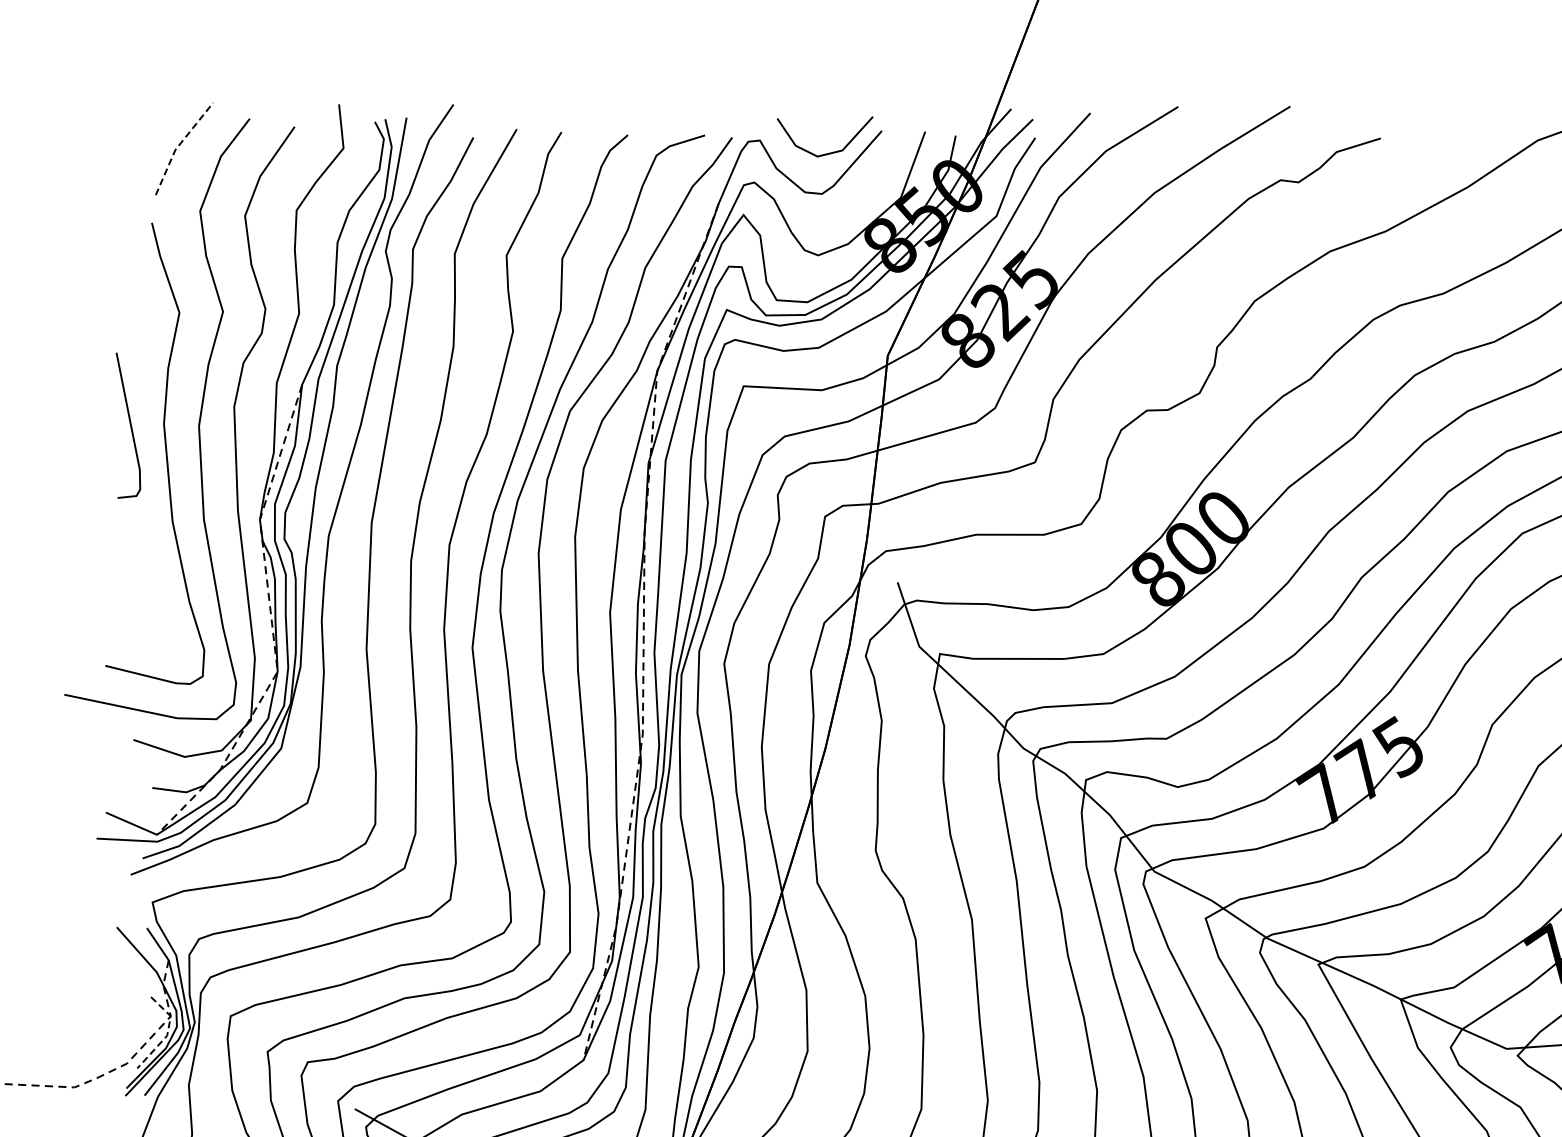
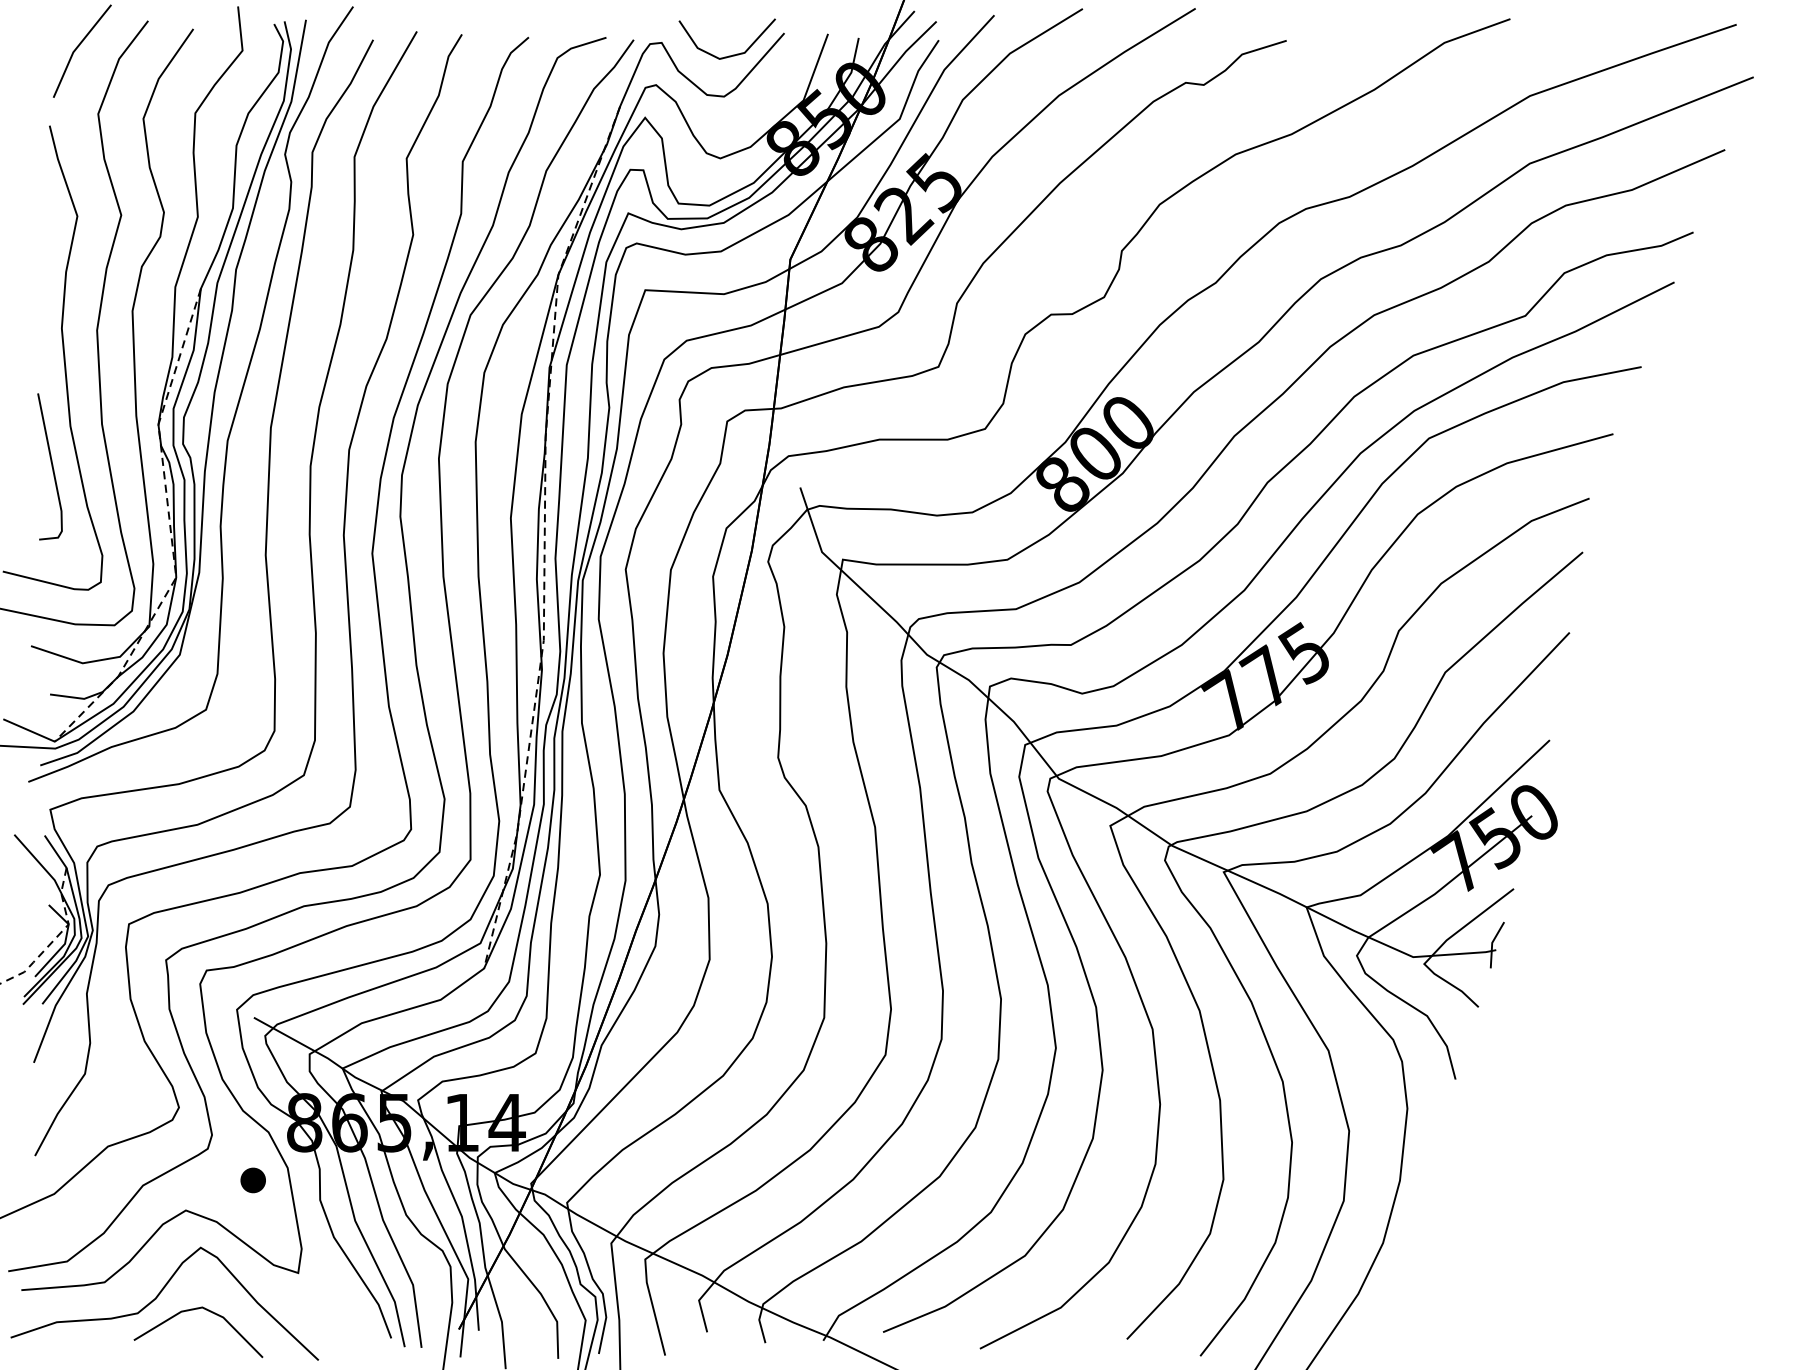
line: (178, 146) -> (76, 48), dashed -> solid
line: (129, 425) -> (51, 466), moved
line: (167, 1034) -> (65, 942), dashed -> solid

